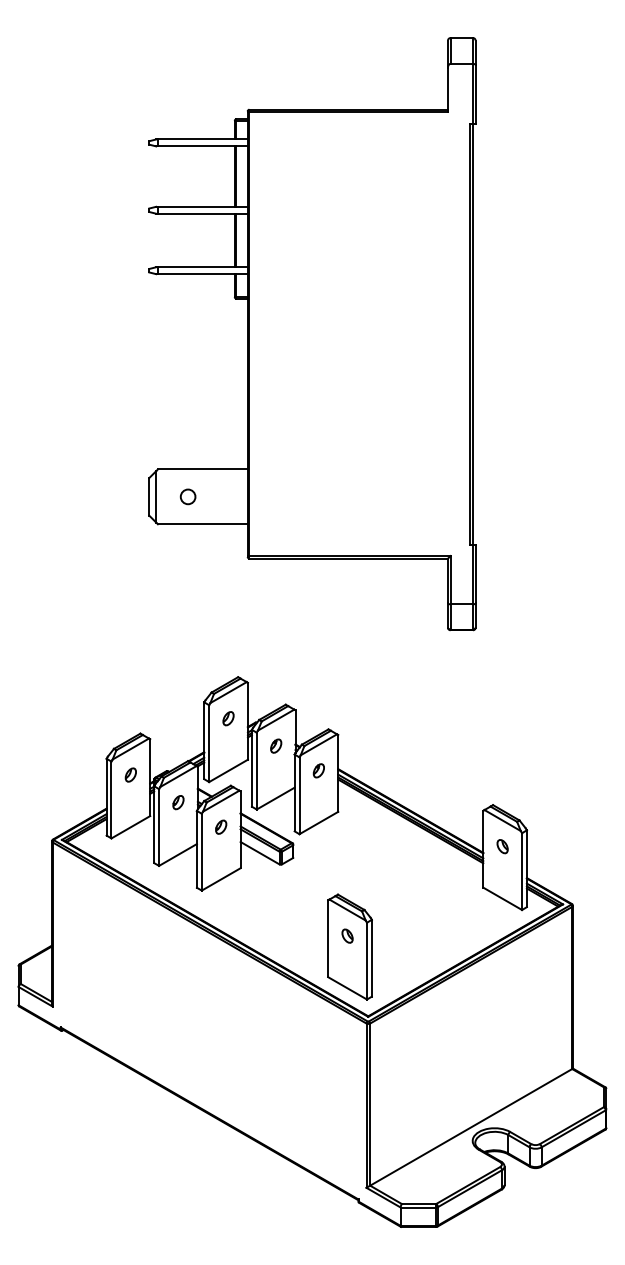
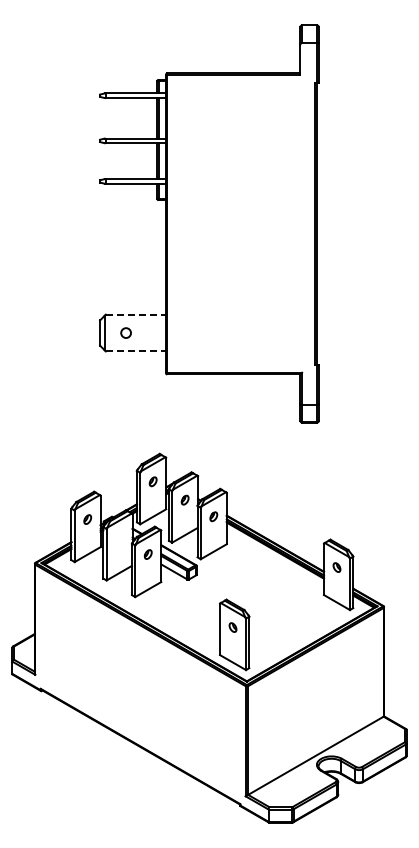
line: (203, 469) -> (136, 314), solid -> dashed
line: (203, 524) -> (136, 351), solid -> dashed
part: (178, 801) -> (119, 537), removed

